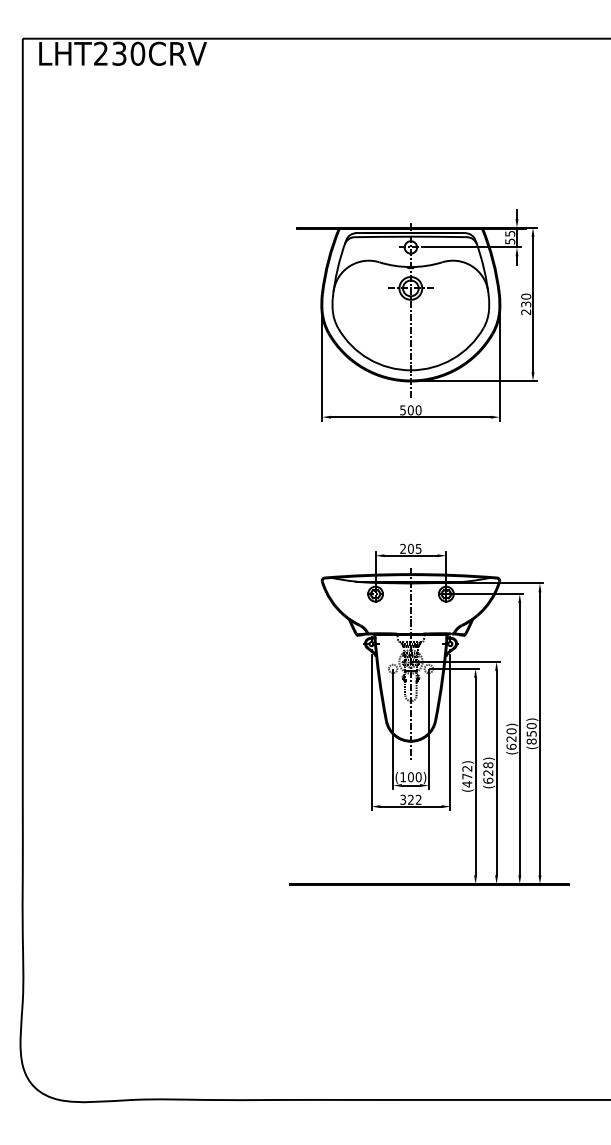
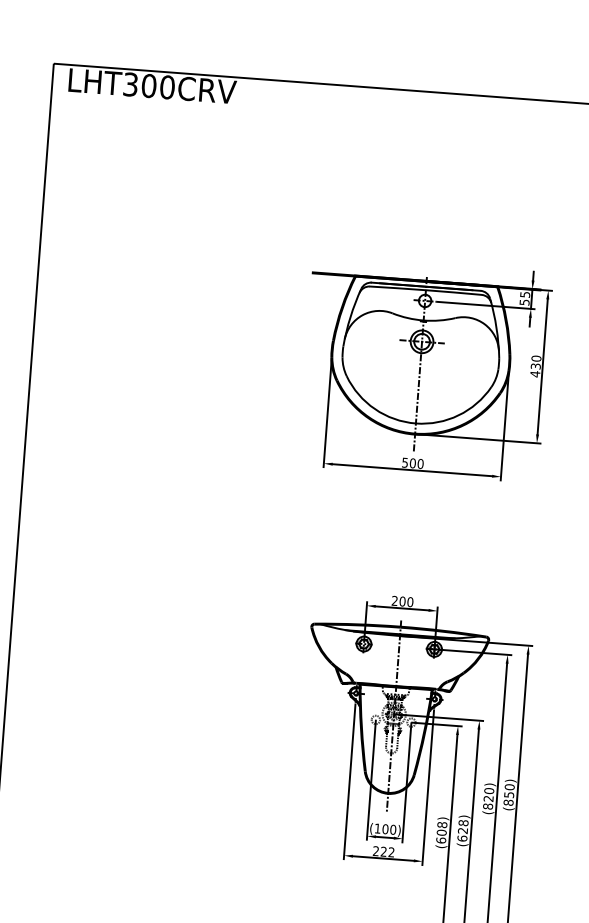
text: (110, 53) -> (140, 85), LHT230CRV -> LHT300CRV
text: (526, 312) -> (535, 374), 230 -> 430
text: (418, 548) -> (410, 601), 205 -> 200
text: (511, 746) -> (488, 806), (620) -> (820)
text: (467, 776) -> (441, 832), (472) -> (608)
text: (402, 799) -> (375, 850), 322 -> 222

